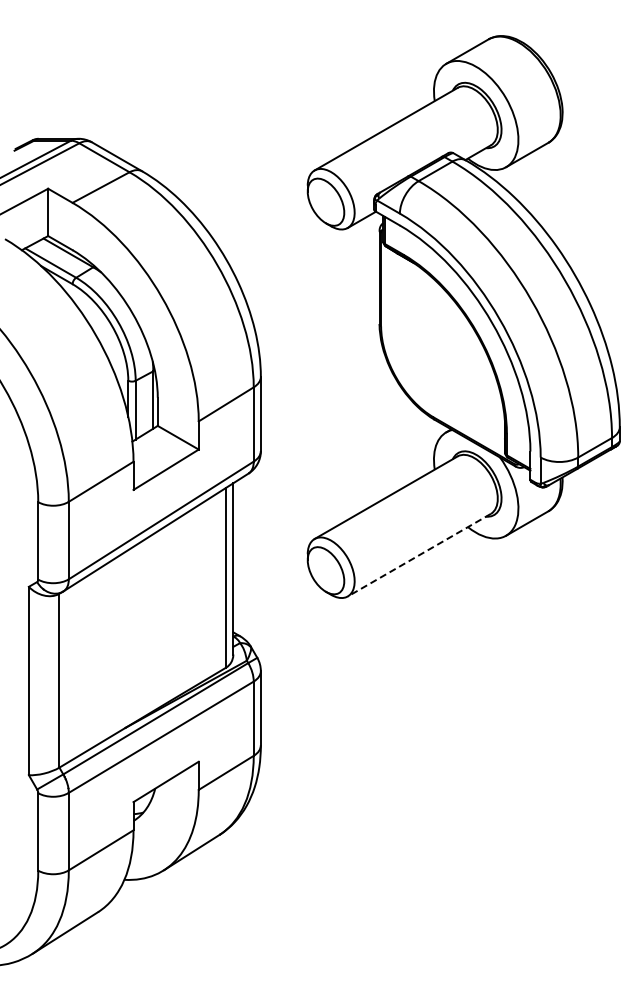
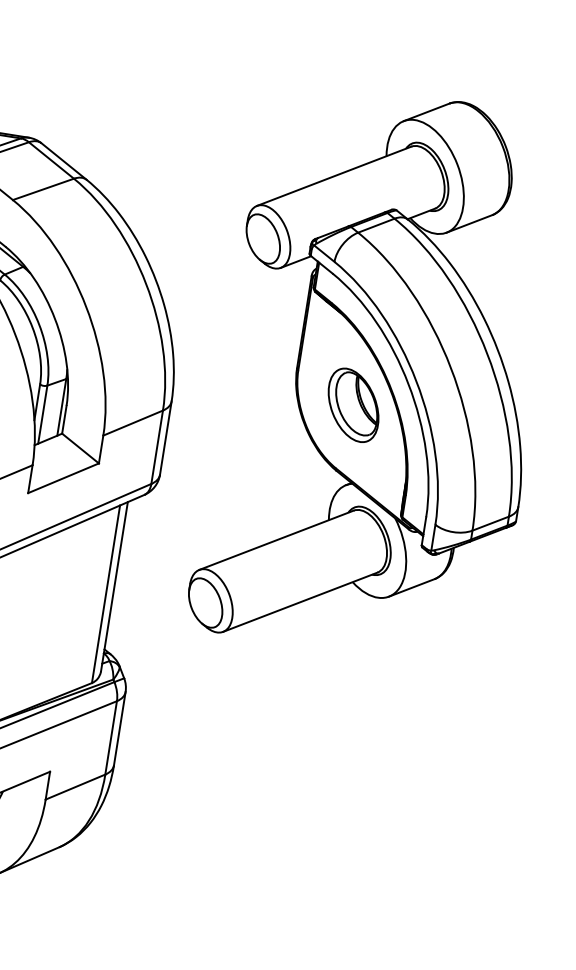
part: (441, 352) -> (353, 405), added
line: (419, 555) -> (300, 602), dashed -> solid

